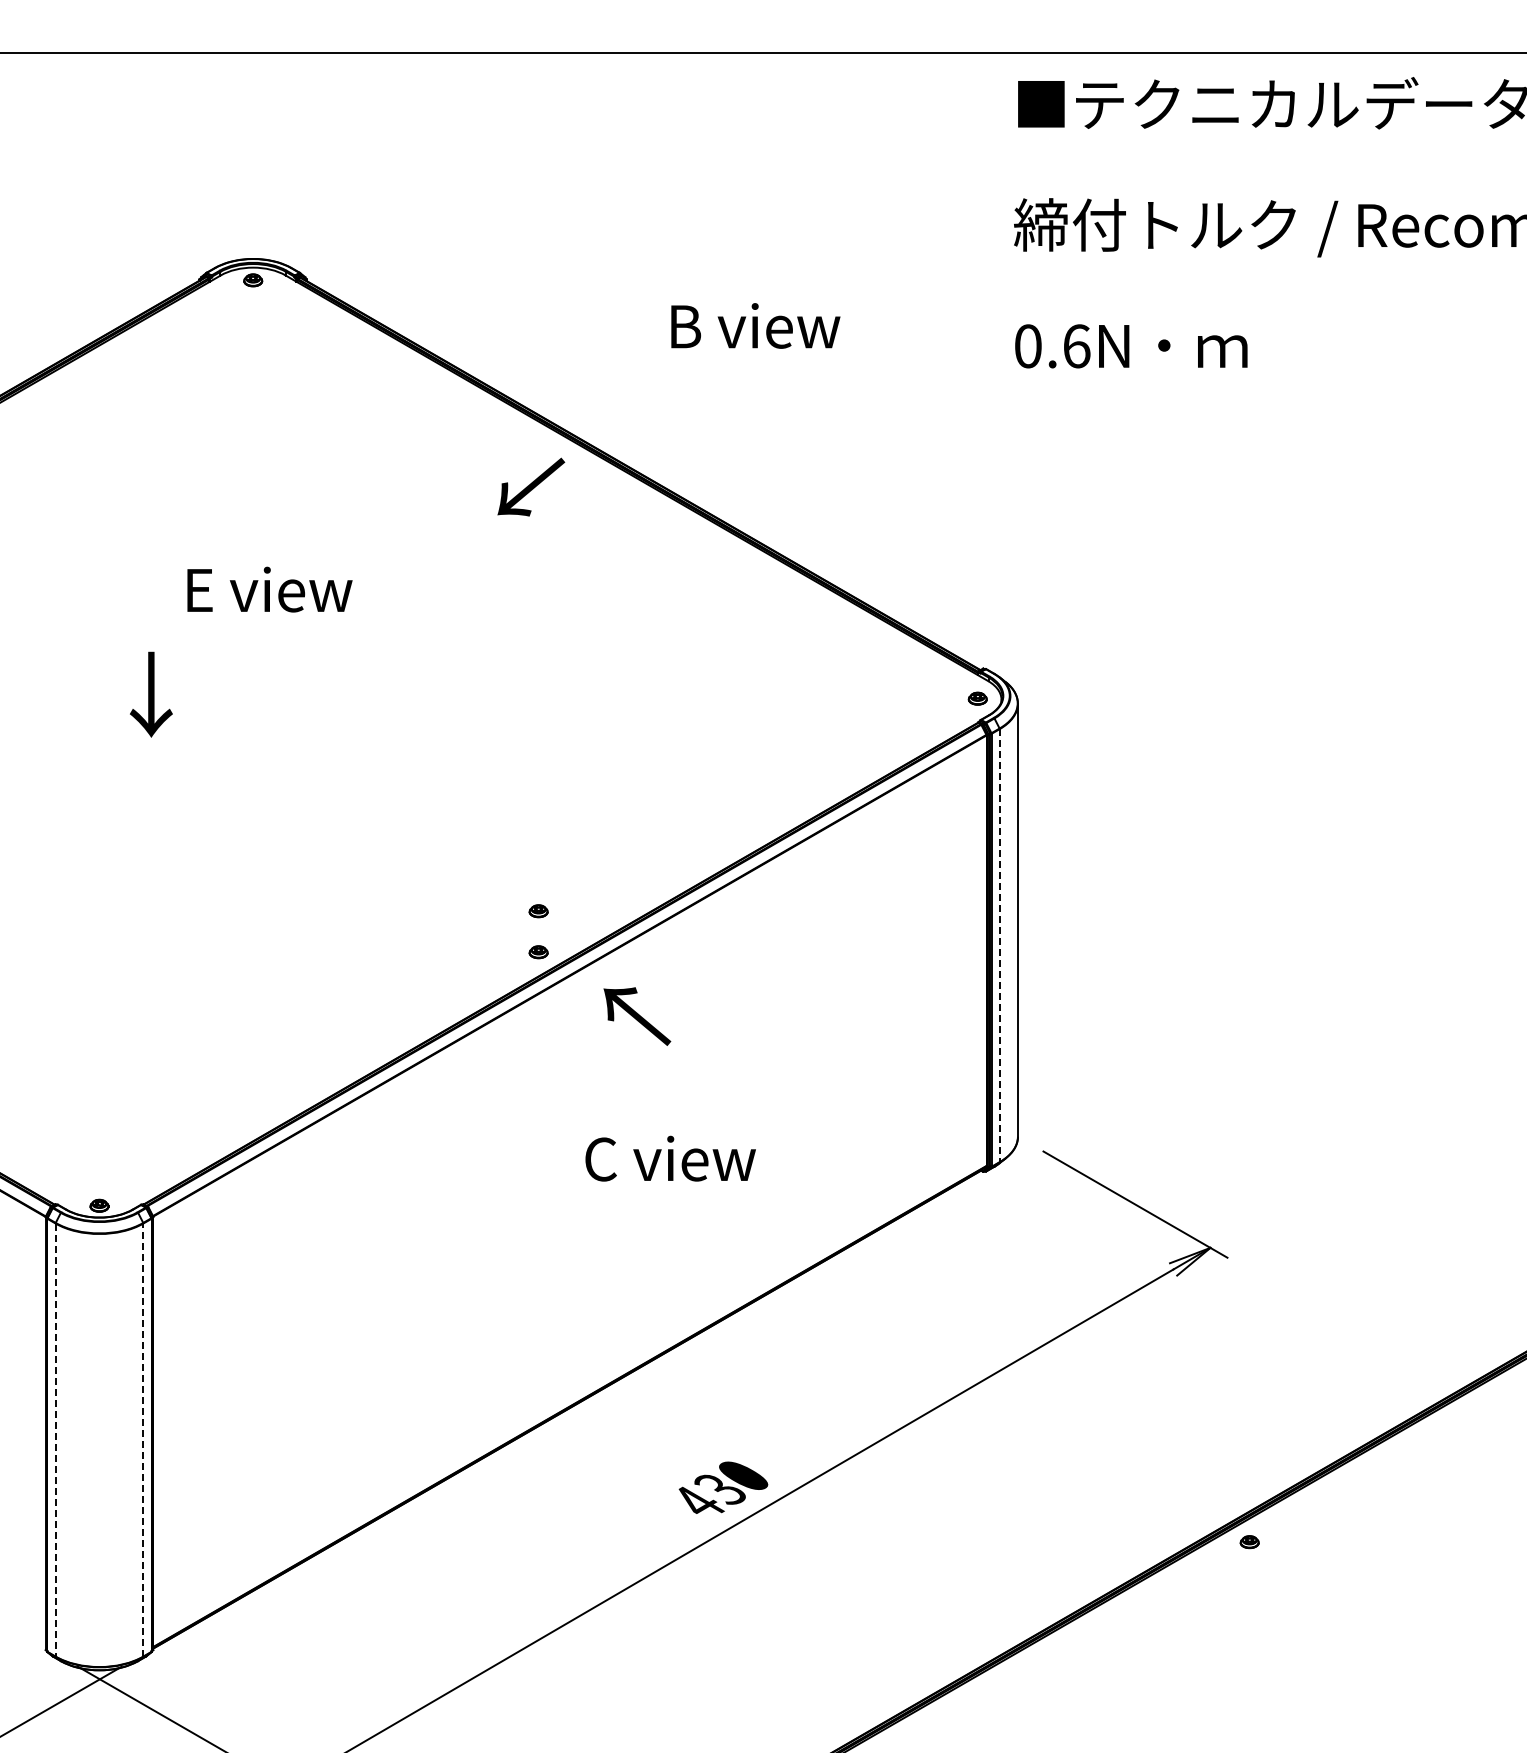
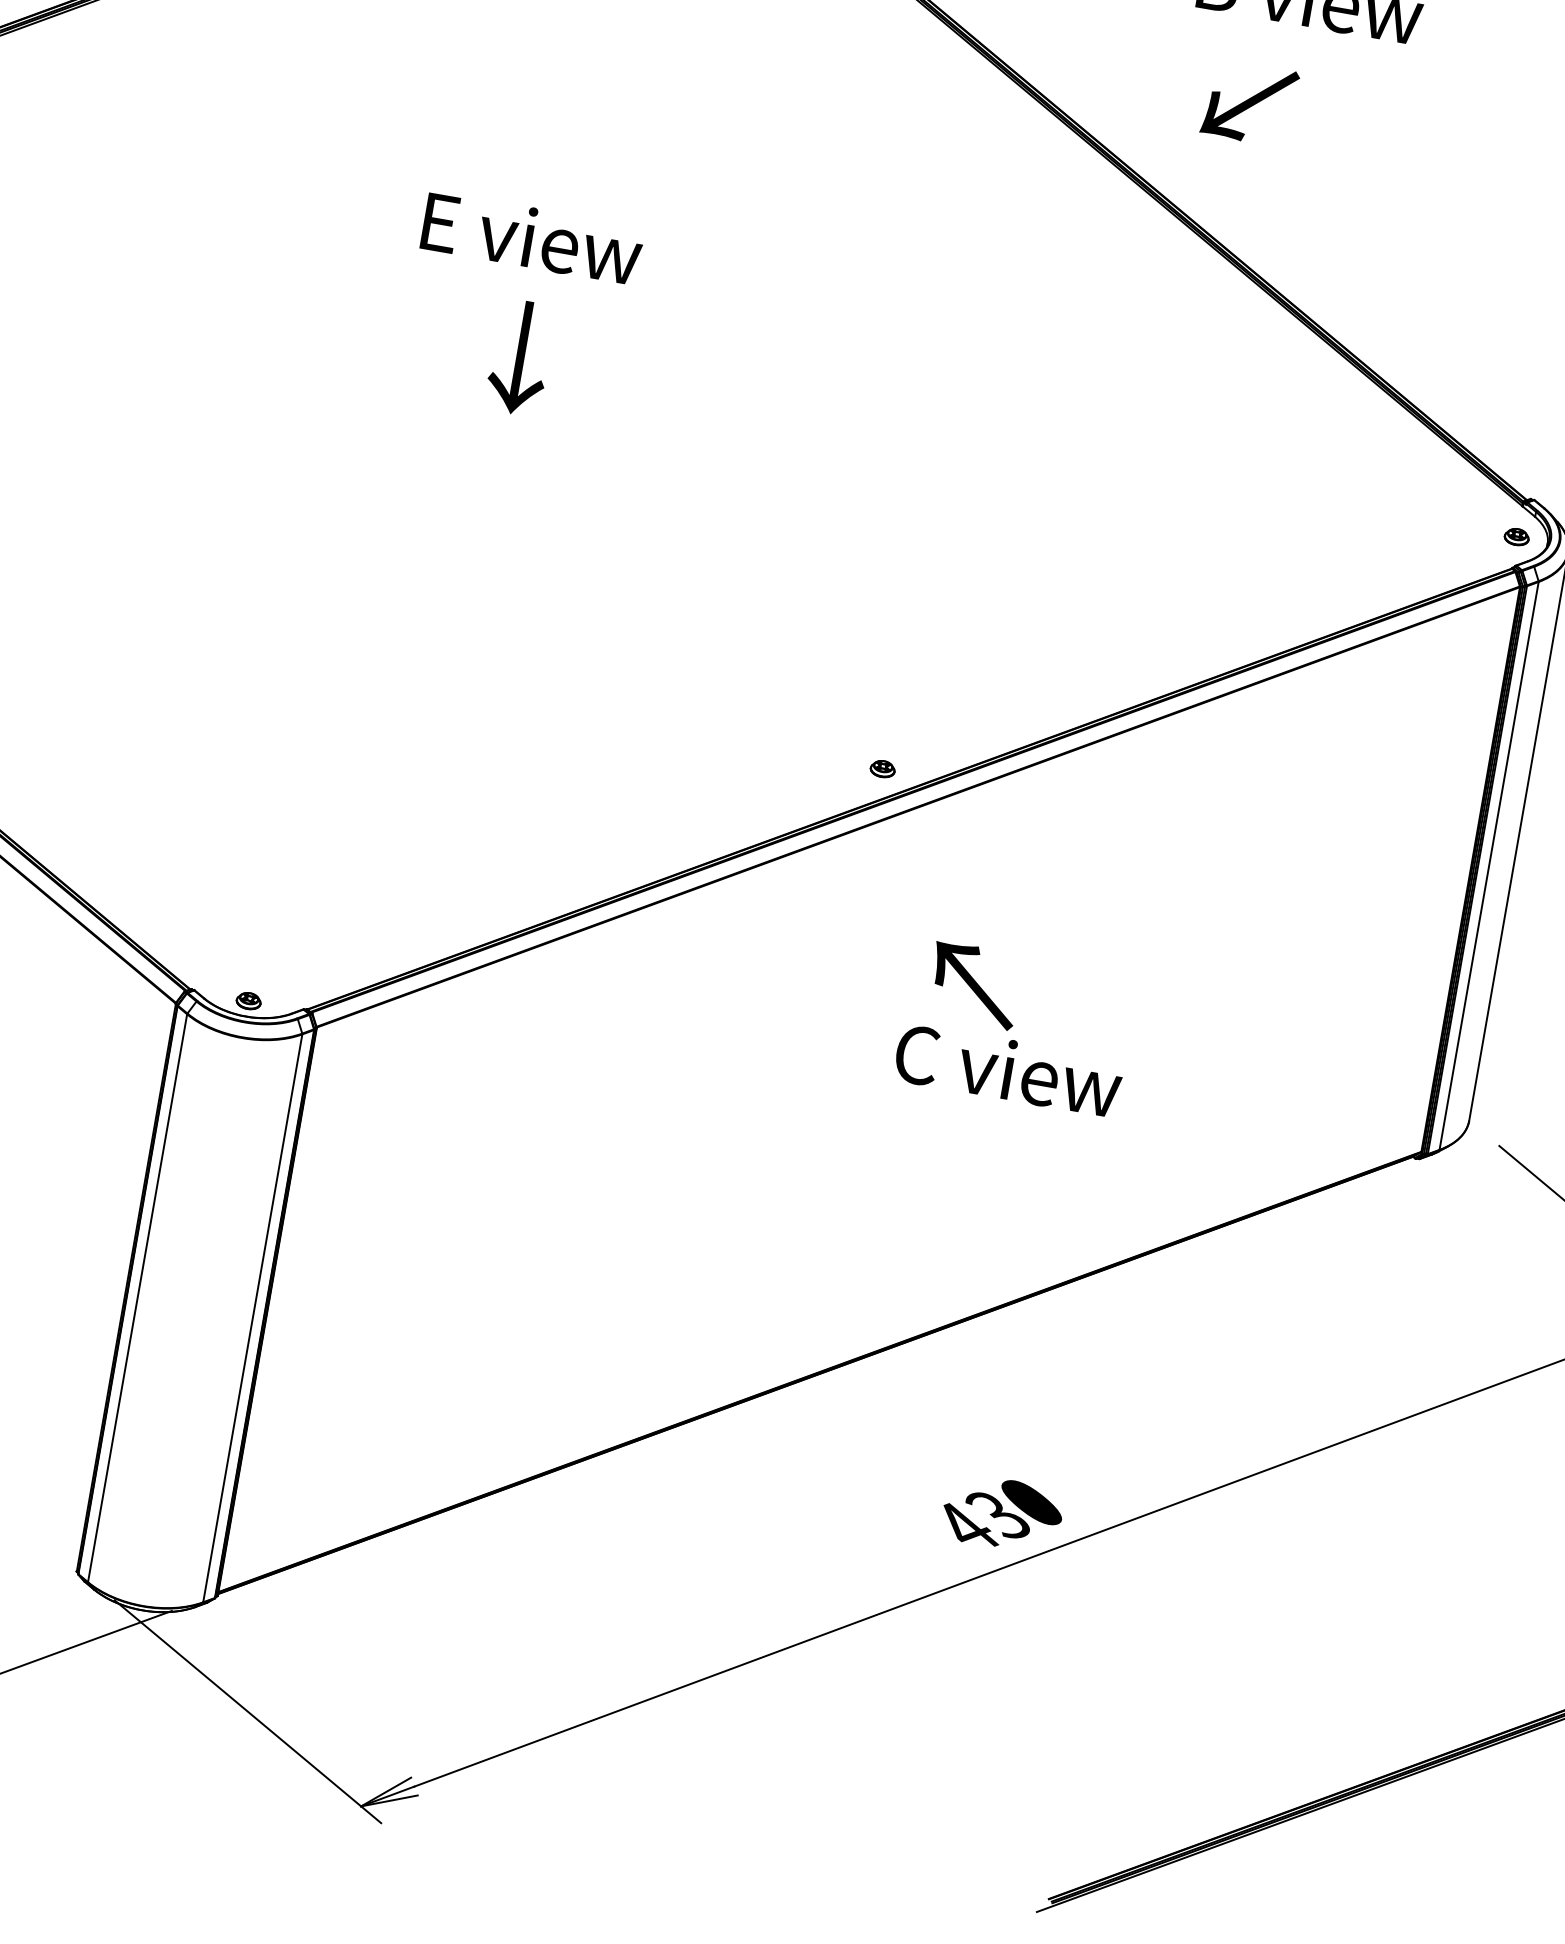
text: (531, 486) -> (1250, 102), moved
text: (269, 589) -> (532, 237), moved
text: (151, 694) -> (520, 357), moved
part: (538, 911) -> (891, 715), removed
line: (999, 945) -> (1488, 865), dashed -> solid
text: (637, 1016) -> (974, 985), moved
line: (55, 1440) -> (137, 1298), dashed -> solid
line: (143, 1440) -> (252, 1318), dashed -> solid

